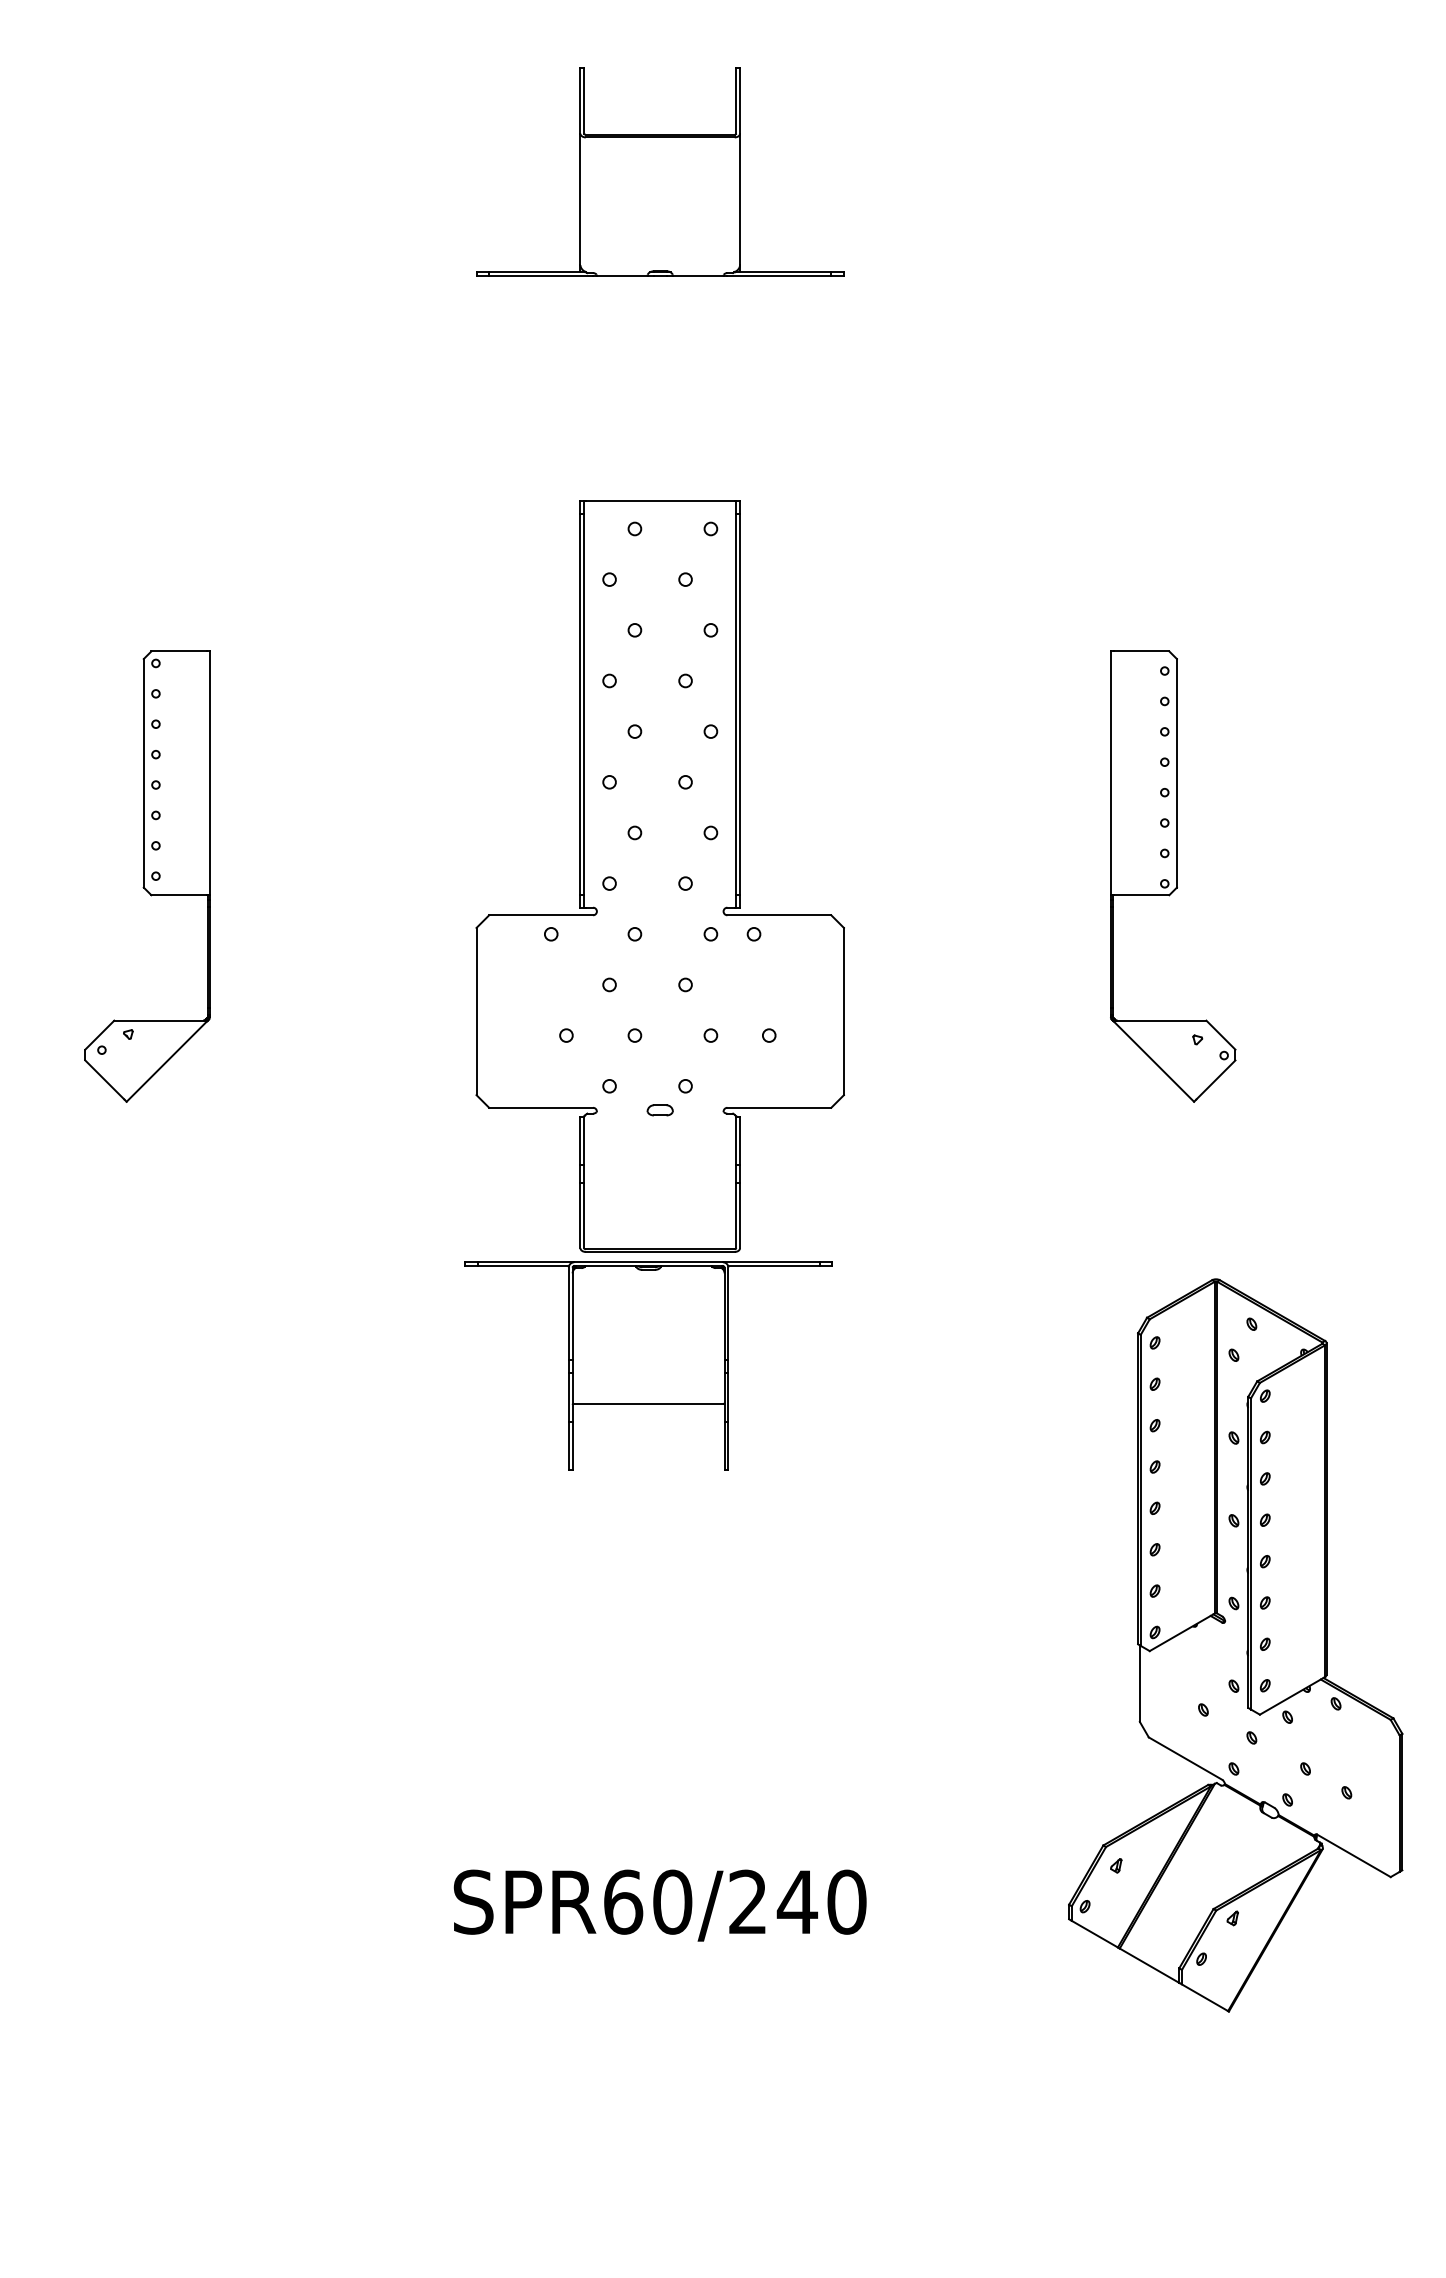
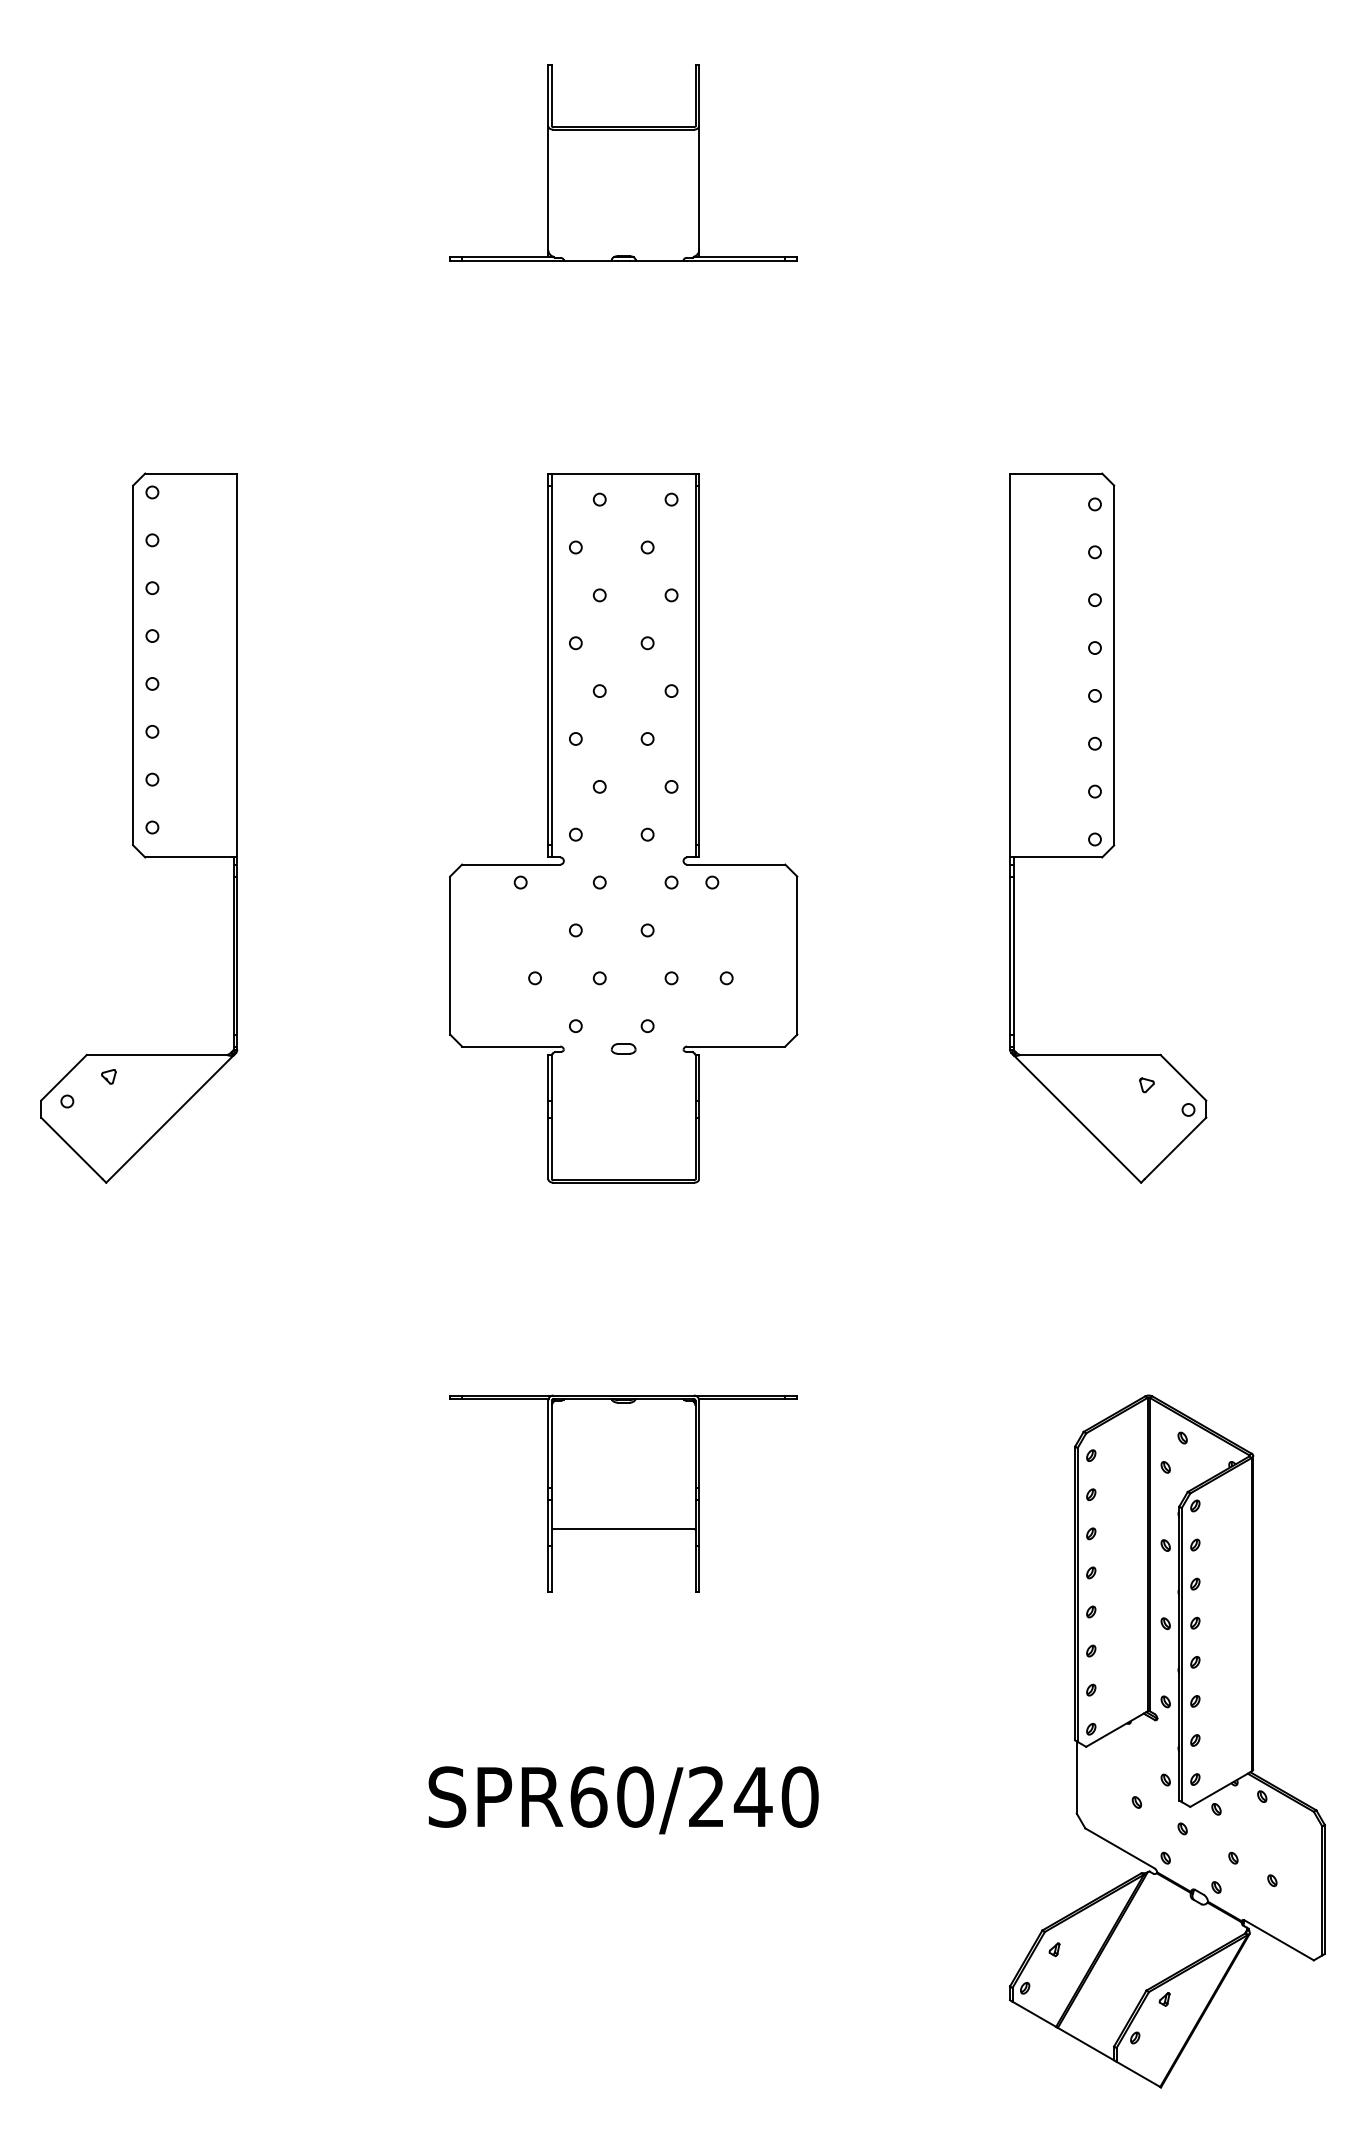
part: (147, 875) -> (139, 827), size x1.67
part: (1173, 875) -> (1108, 827), size x1.67
part: (648, 1366) -> (623, 1493), moved
part: (1234, 1645) -> (1166, 1741), moved

